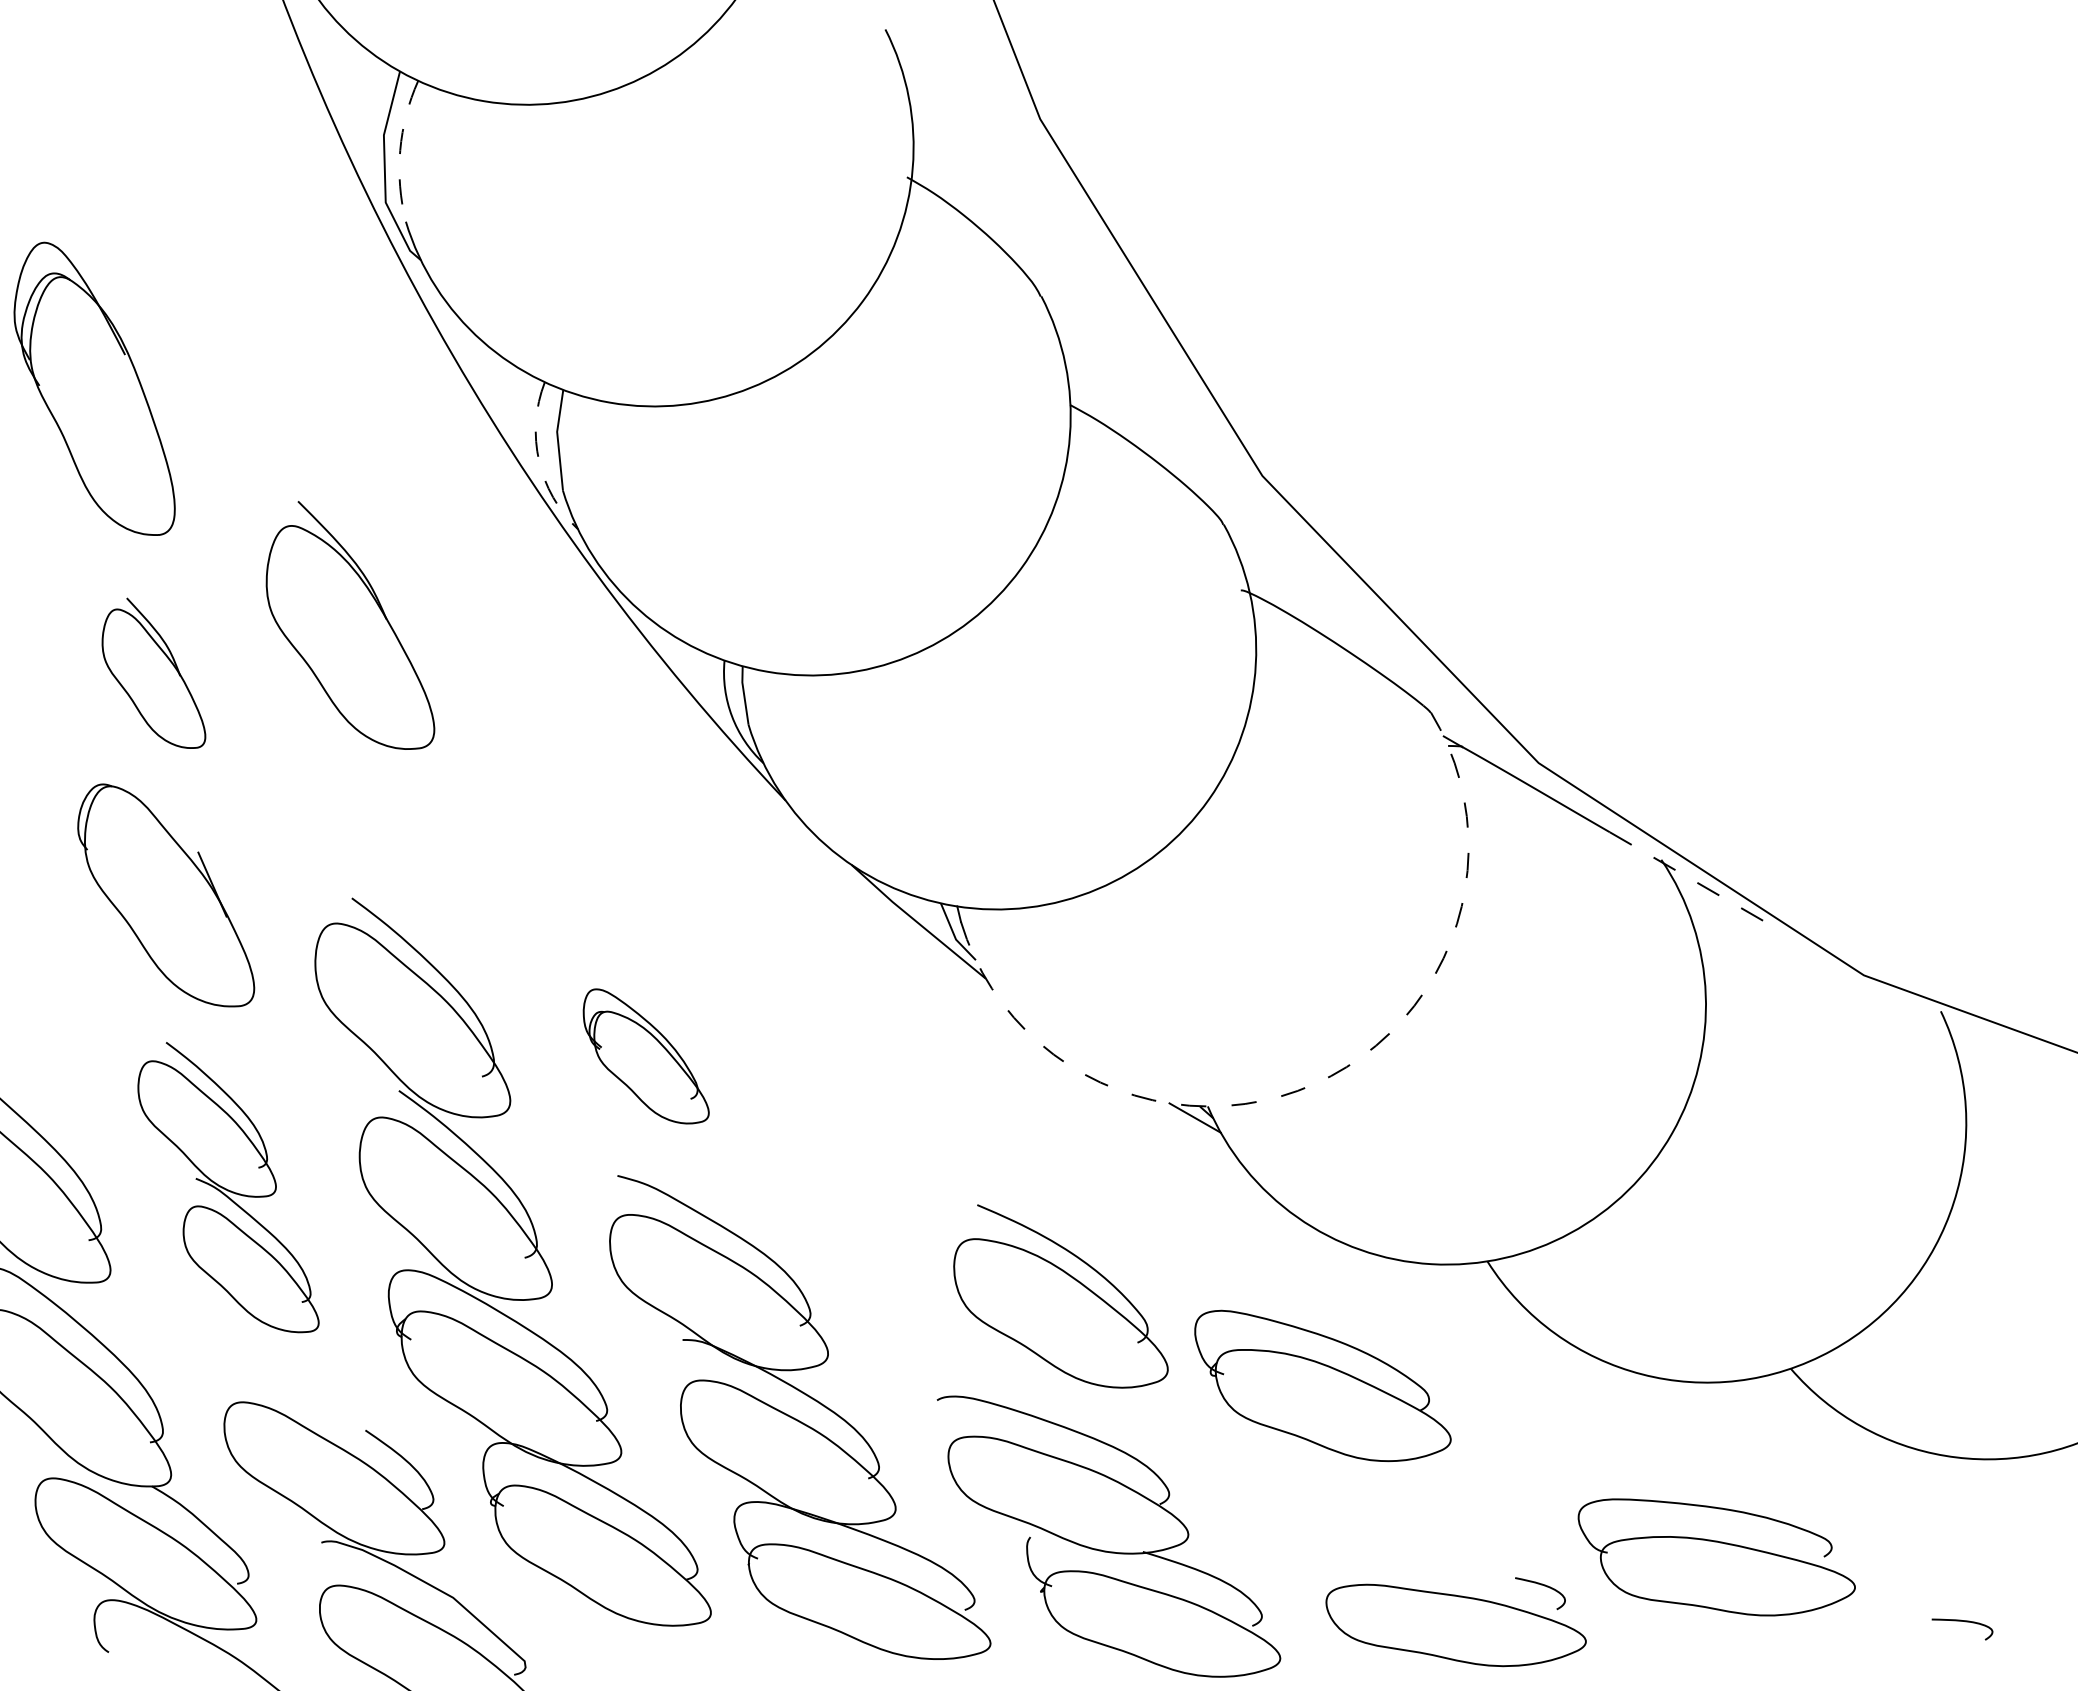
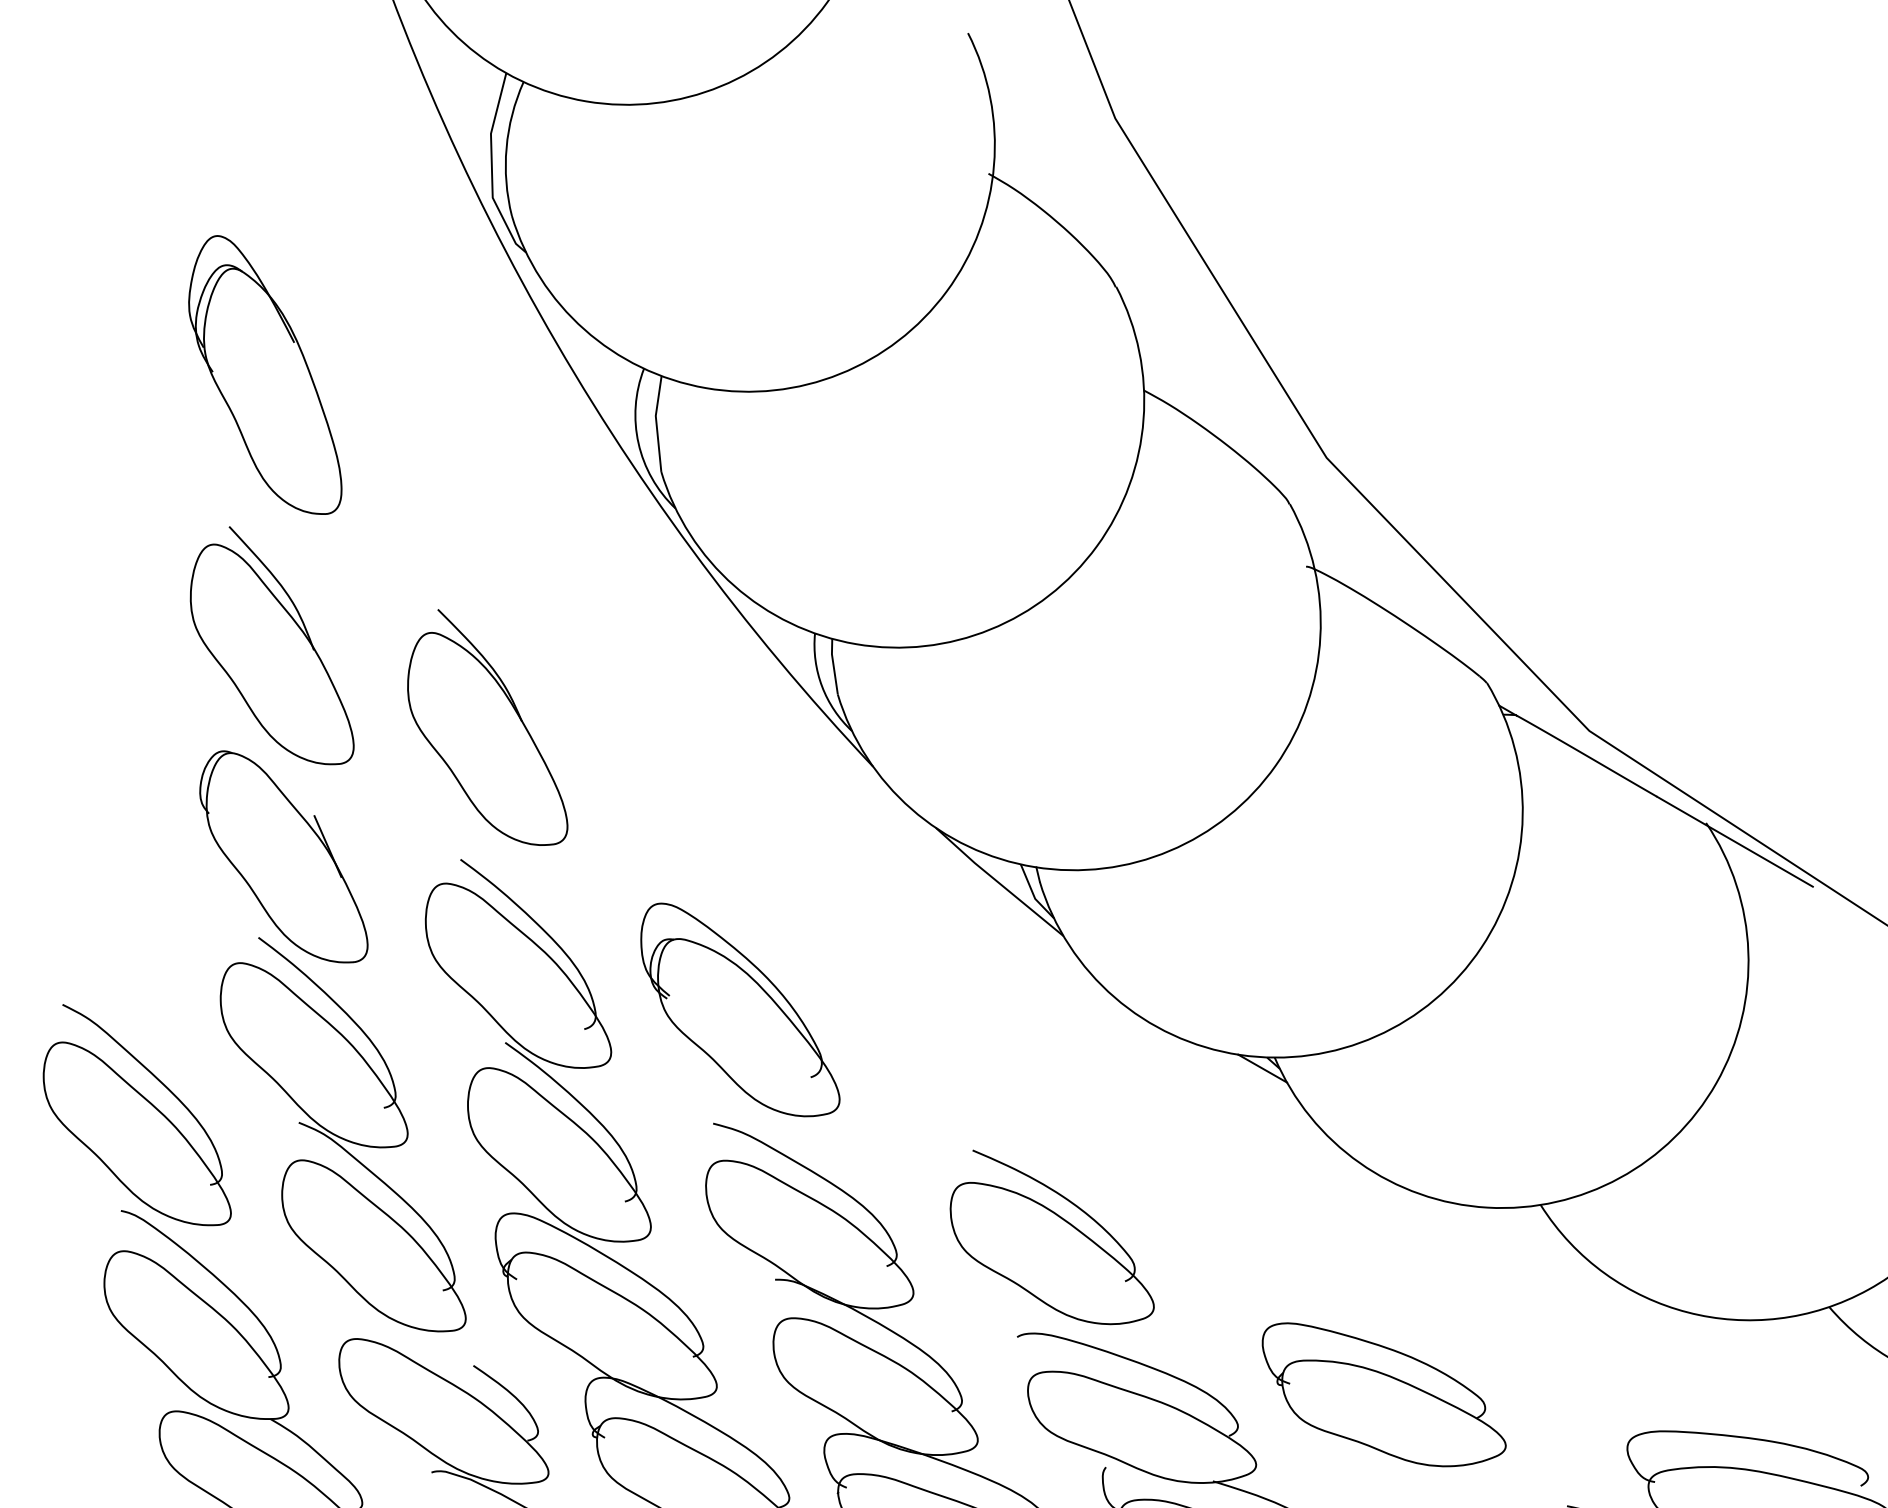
arc: (400, 150) -> (506, 148), dashed -> solid
part: (94, 388) -> (265, 374), moved
arc: (539, 460) -> (638, 443), dashed -> solid
part: (350, 625) -> (487, 727), moved
part: (153, 672) -> (271, 644), size x1.67
line: (1691, 879) -> (1734, 841), dashed -> solid
part: (646, 1056) -> (740, 1010), size x1.67
arc: (1314, 1084) -> (1376, 1036), dashed -> solid
part: (228, 1187) -> (343, 1134), size x1.43
part: (1060, 1296) -> (1051, 1237), moved
part: (1322, 1385) -> (1383, 1394), moved

